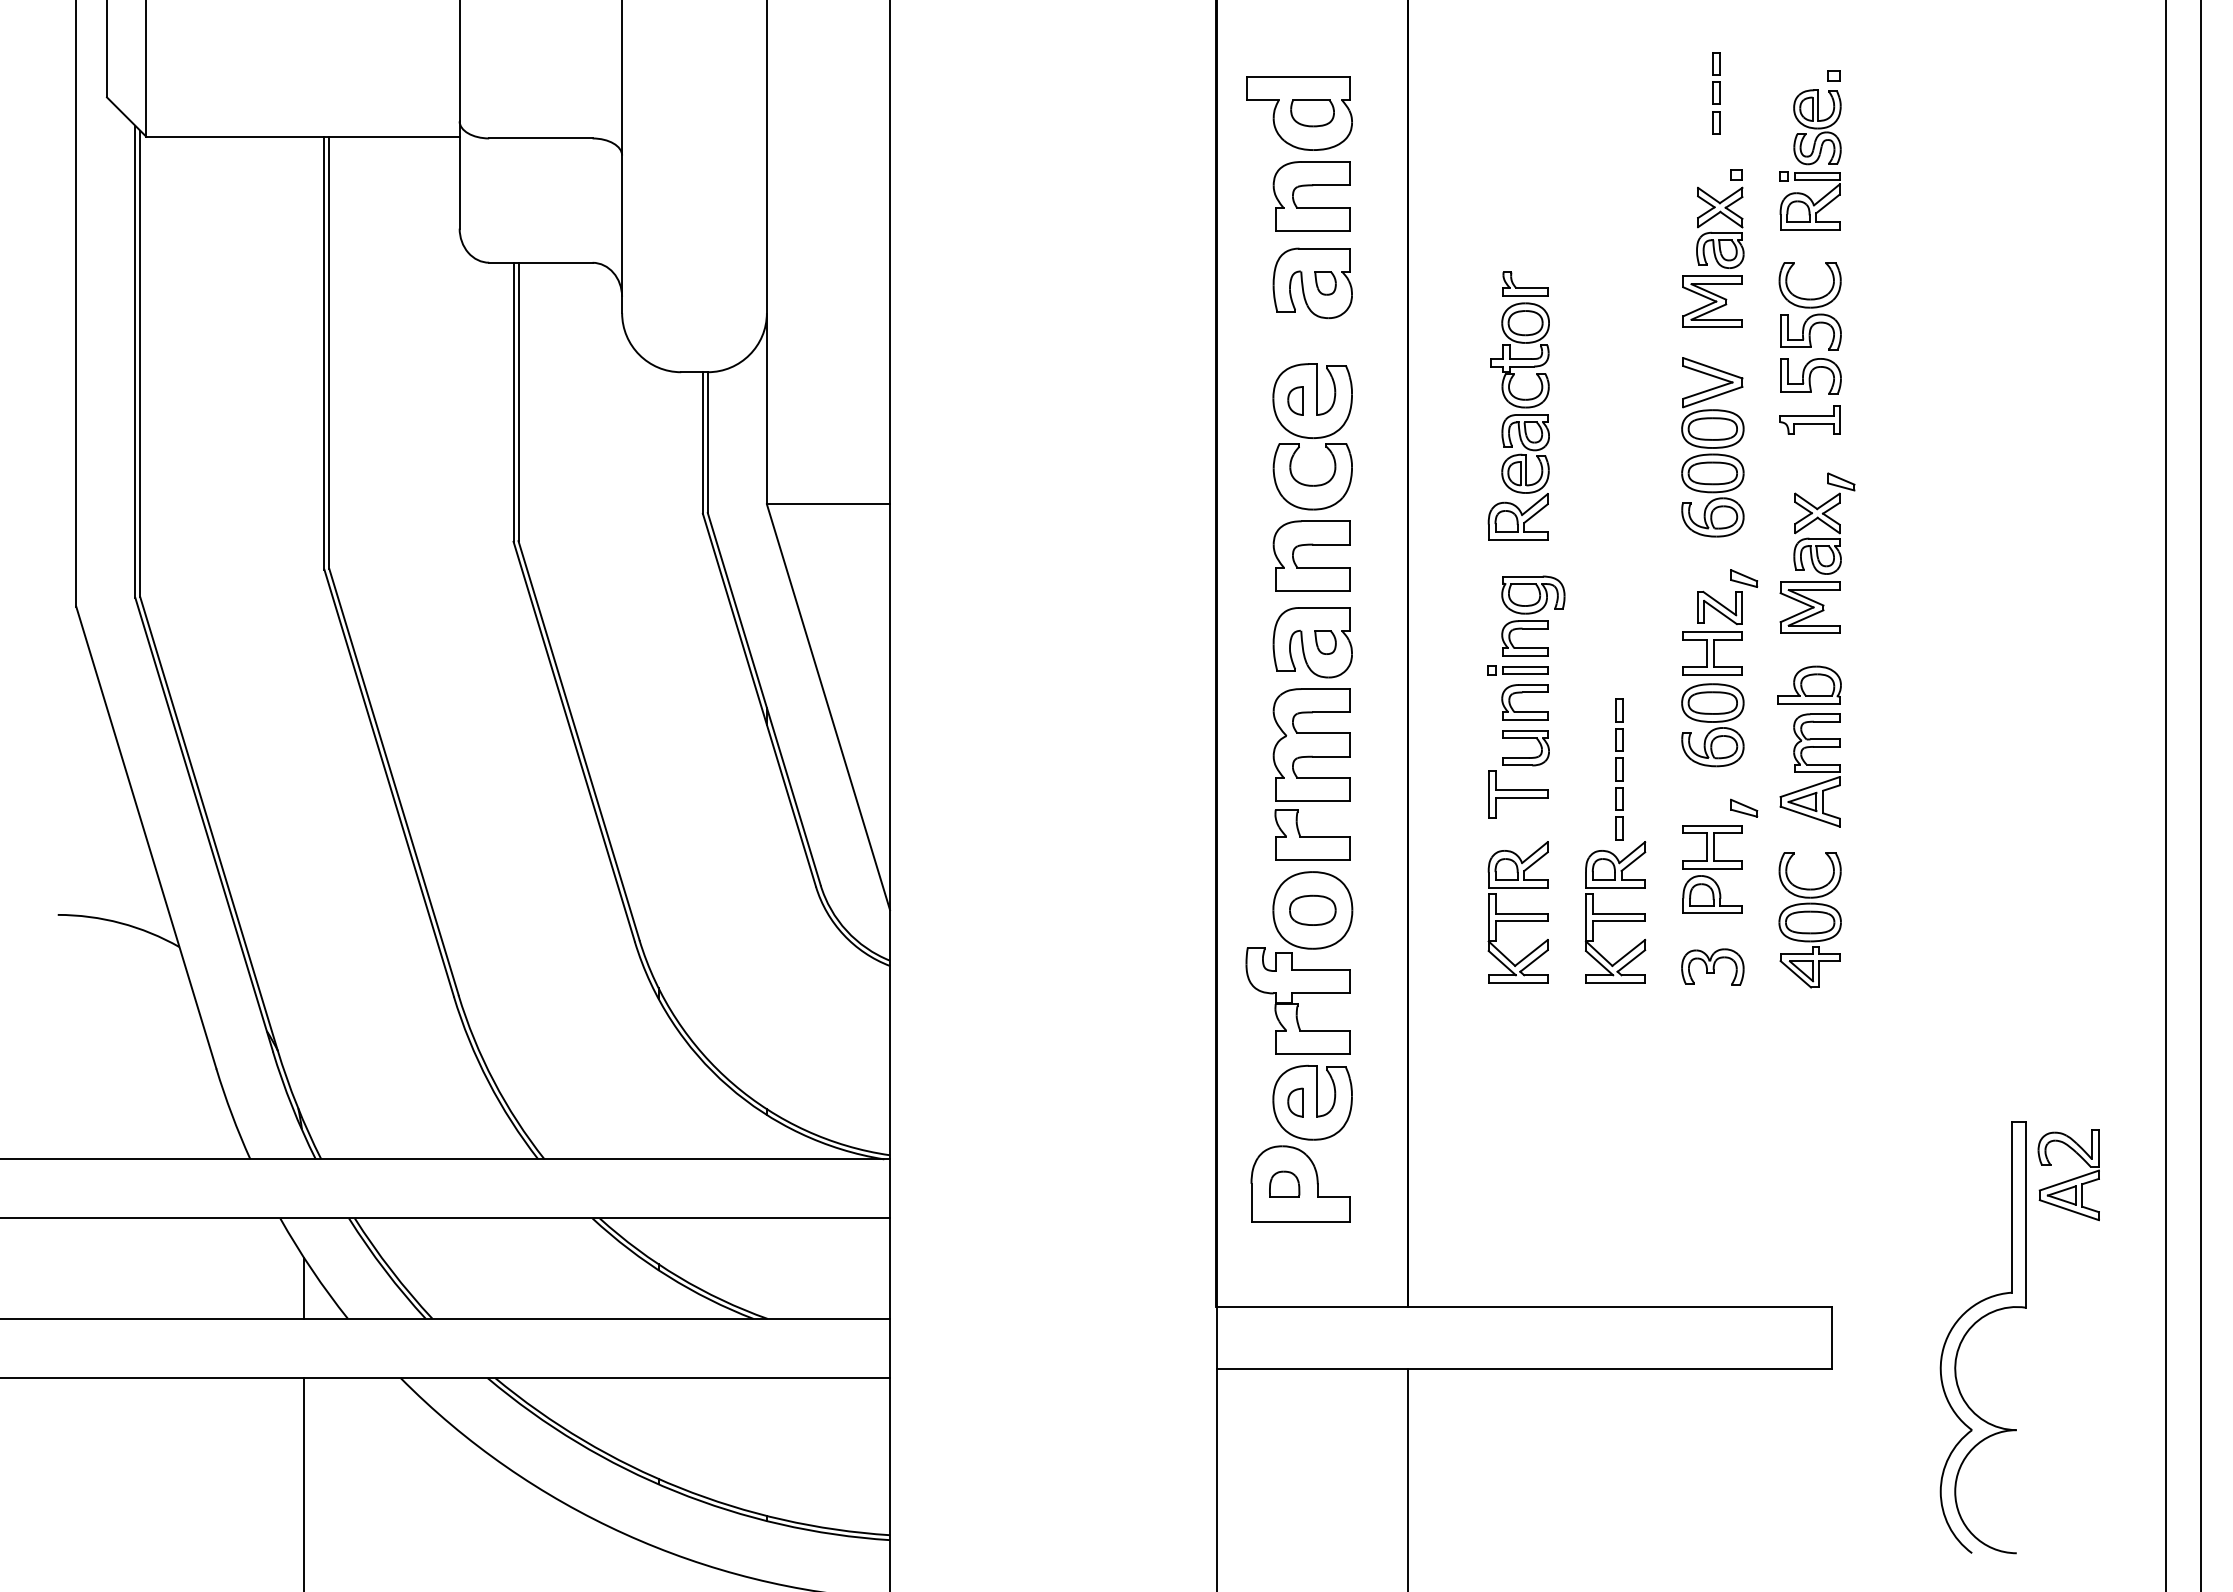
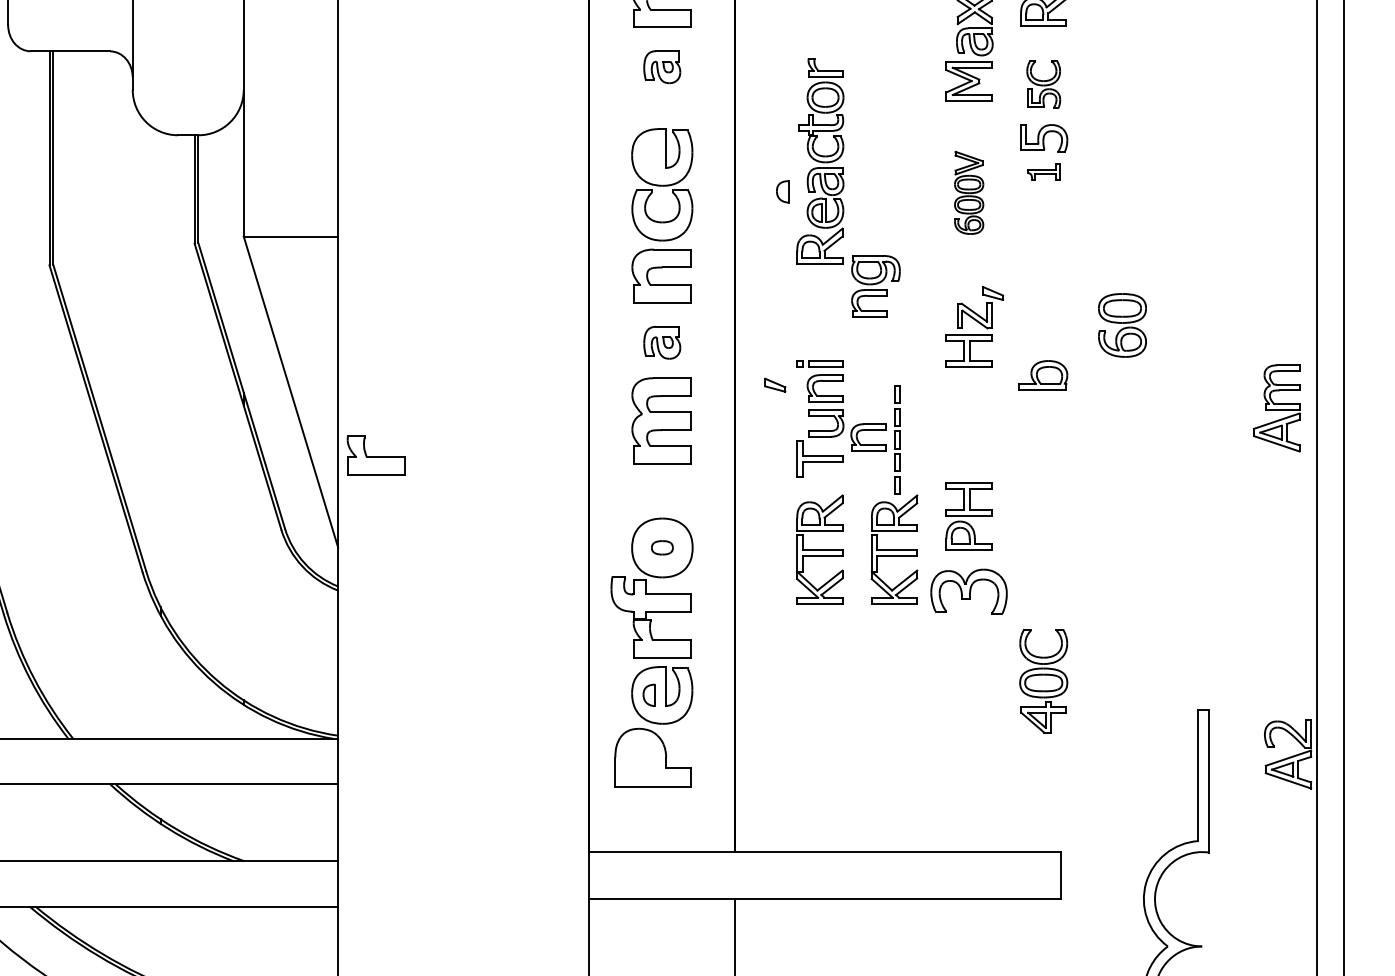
part: (1312, 283) -> (662, 67), size x0.6
part: (1809, 306) -> (1043, 84), size x0.7
part: (1295, 400) -> (782, 191), moved
part: (1809, 419) -> (1043, 171), size x0.7
part: (1712, 447) -> (968, 192), size x0.6
part: (1817, 552) -> (1049, 273), removed
part: (1533, 615) -> (876, 285), moved
part: (1312, 642) -> (662, 342), size x0.6
part: (1712, 725) -> (1122, 325), moved
part: (1809, 770) -> (1276, 408), moved
part: (1581, 775) -> (868, 444), added
part: (1744, 807) -> (775, 384), moved
part: (1312, 834) -> (376, 455), moved
part: (1312, 909) -> (662, 547), size x0.6
part: (1809, 920) -> (1043, 681), moved
part: (1712, 966) -> (968, 590), size x1.6
part: (2068, 1175) -> (1287, 754), moved
part: (1284, 1183) -> (640, 757), removed

